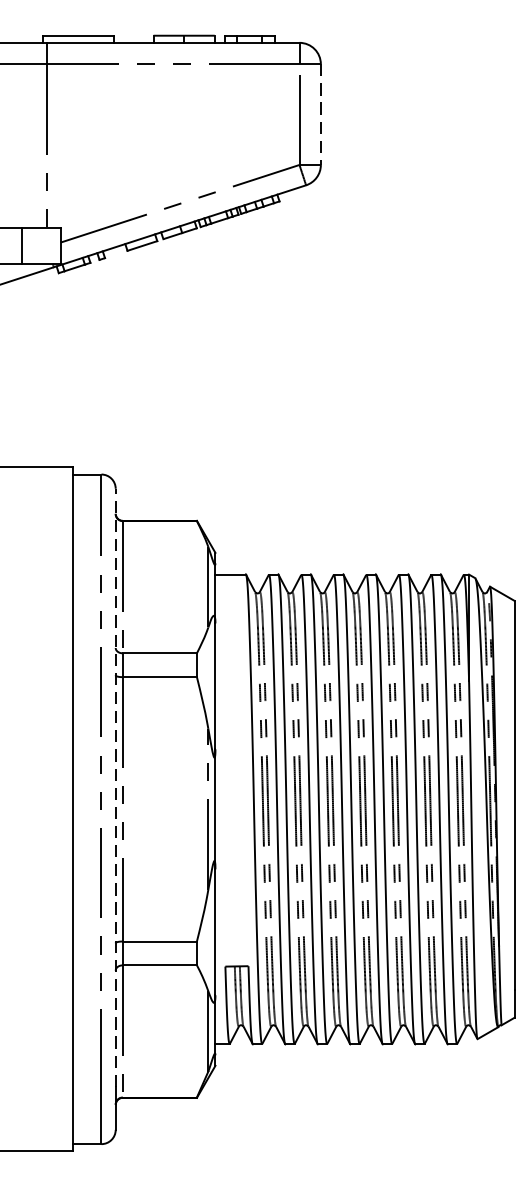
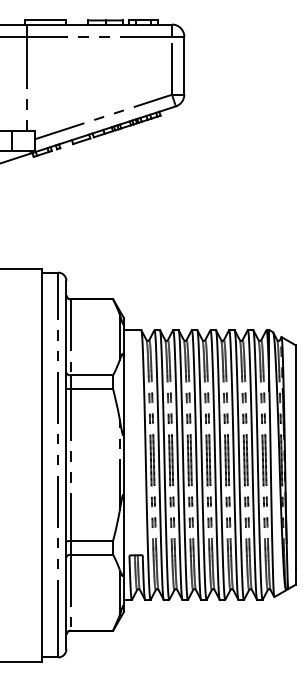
line: (321, 114) -> (184, 65), dashed -> solid
line: (115, 787) -> (66, 452), dashed -> solid

